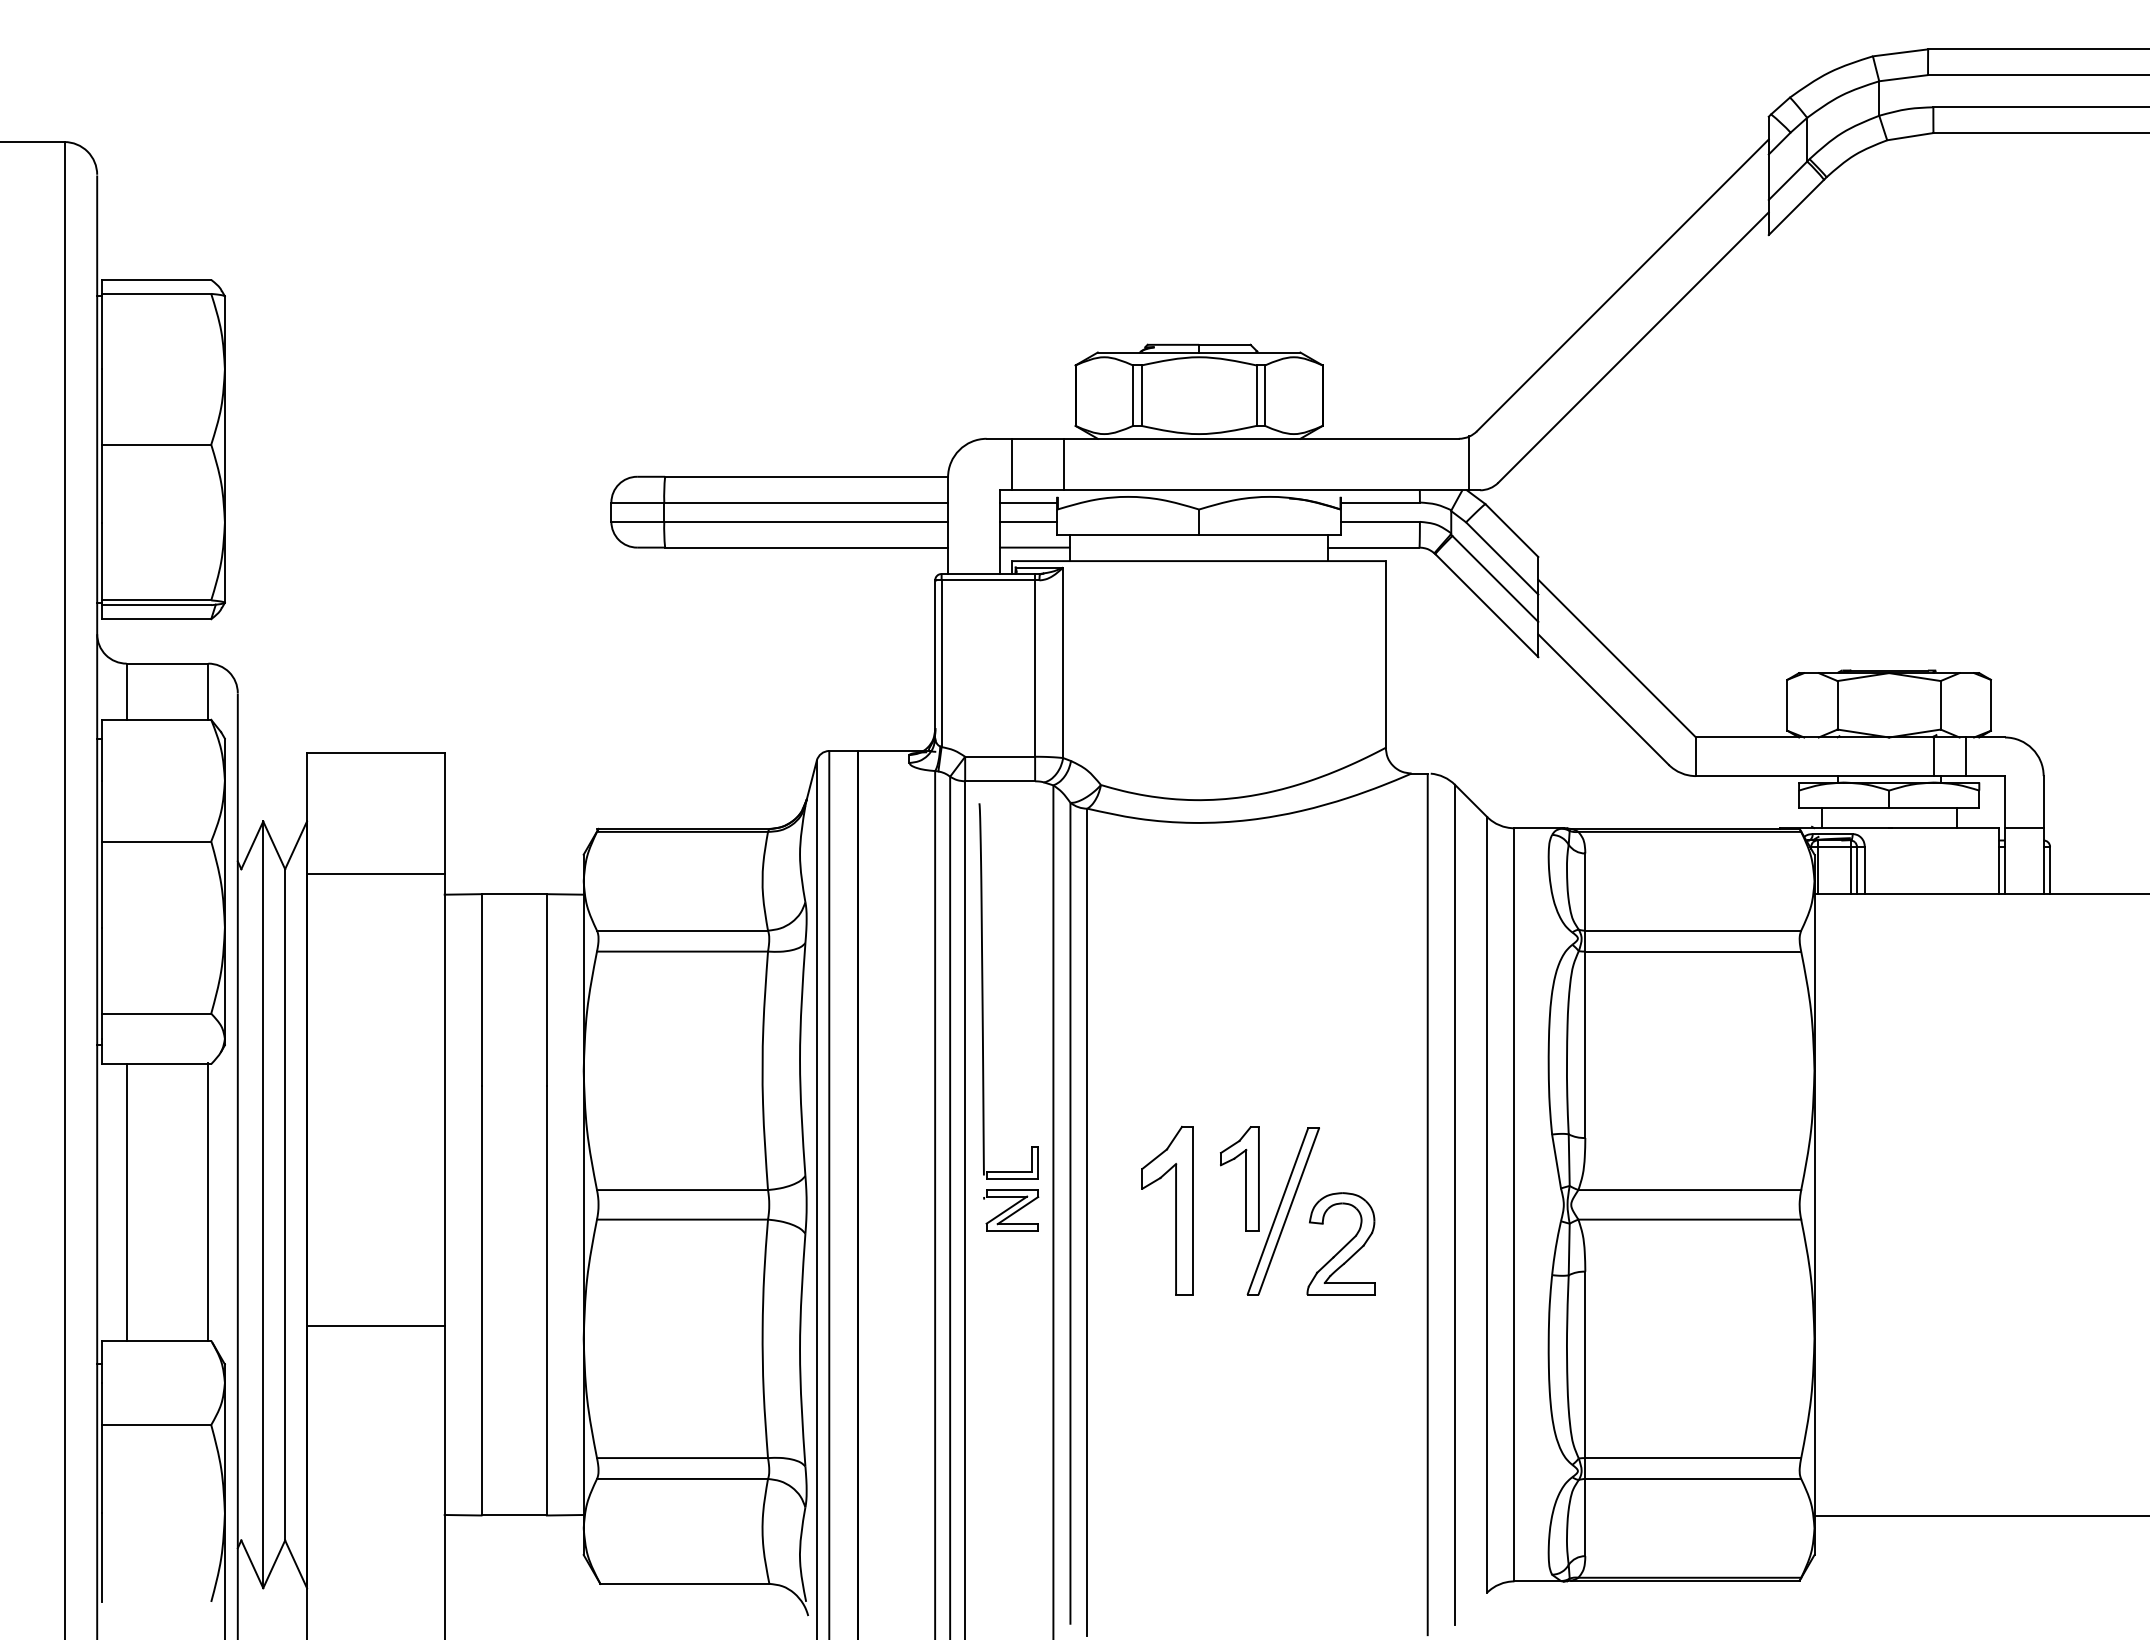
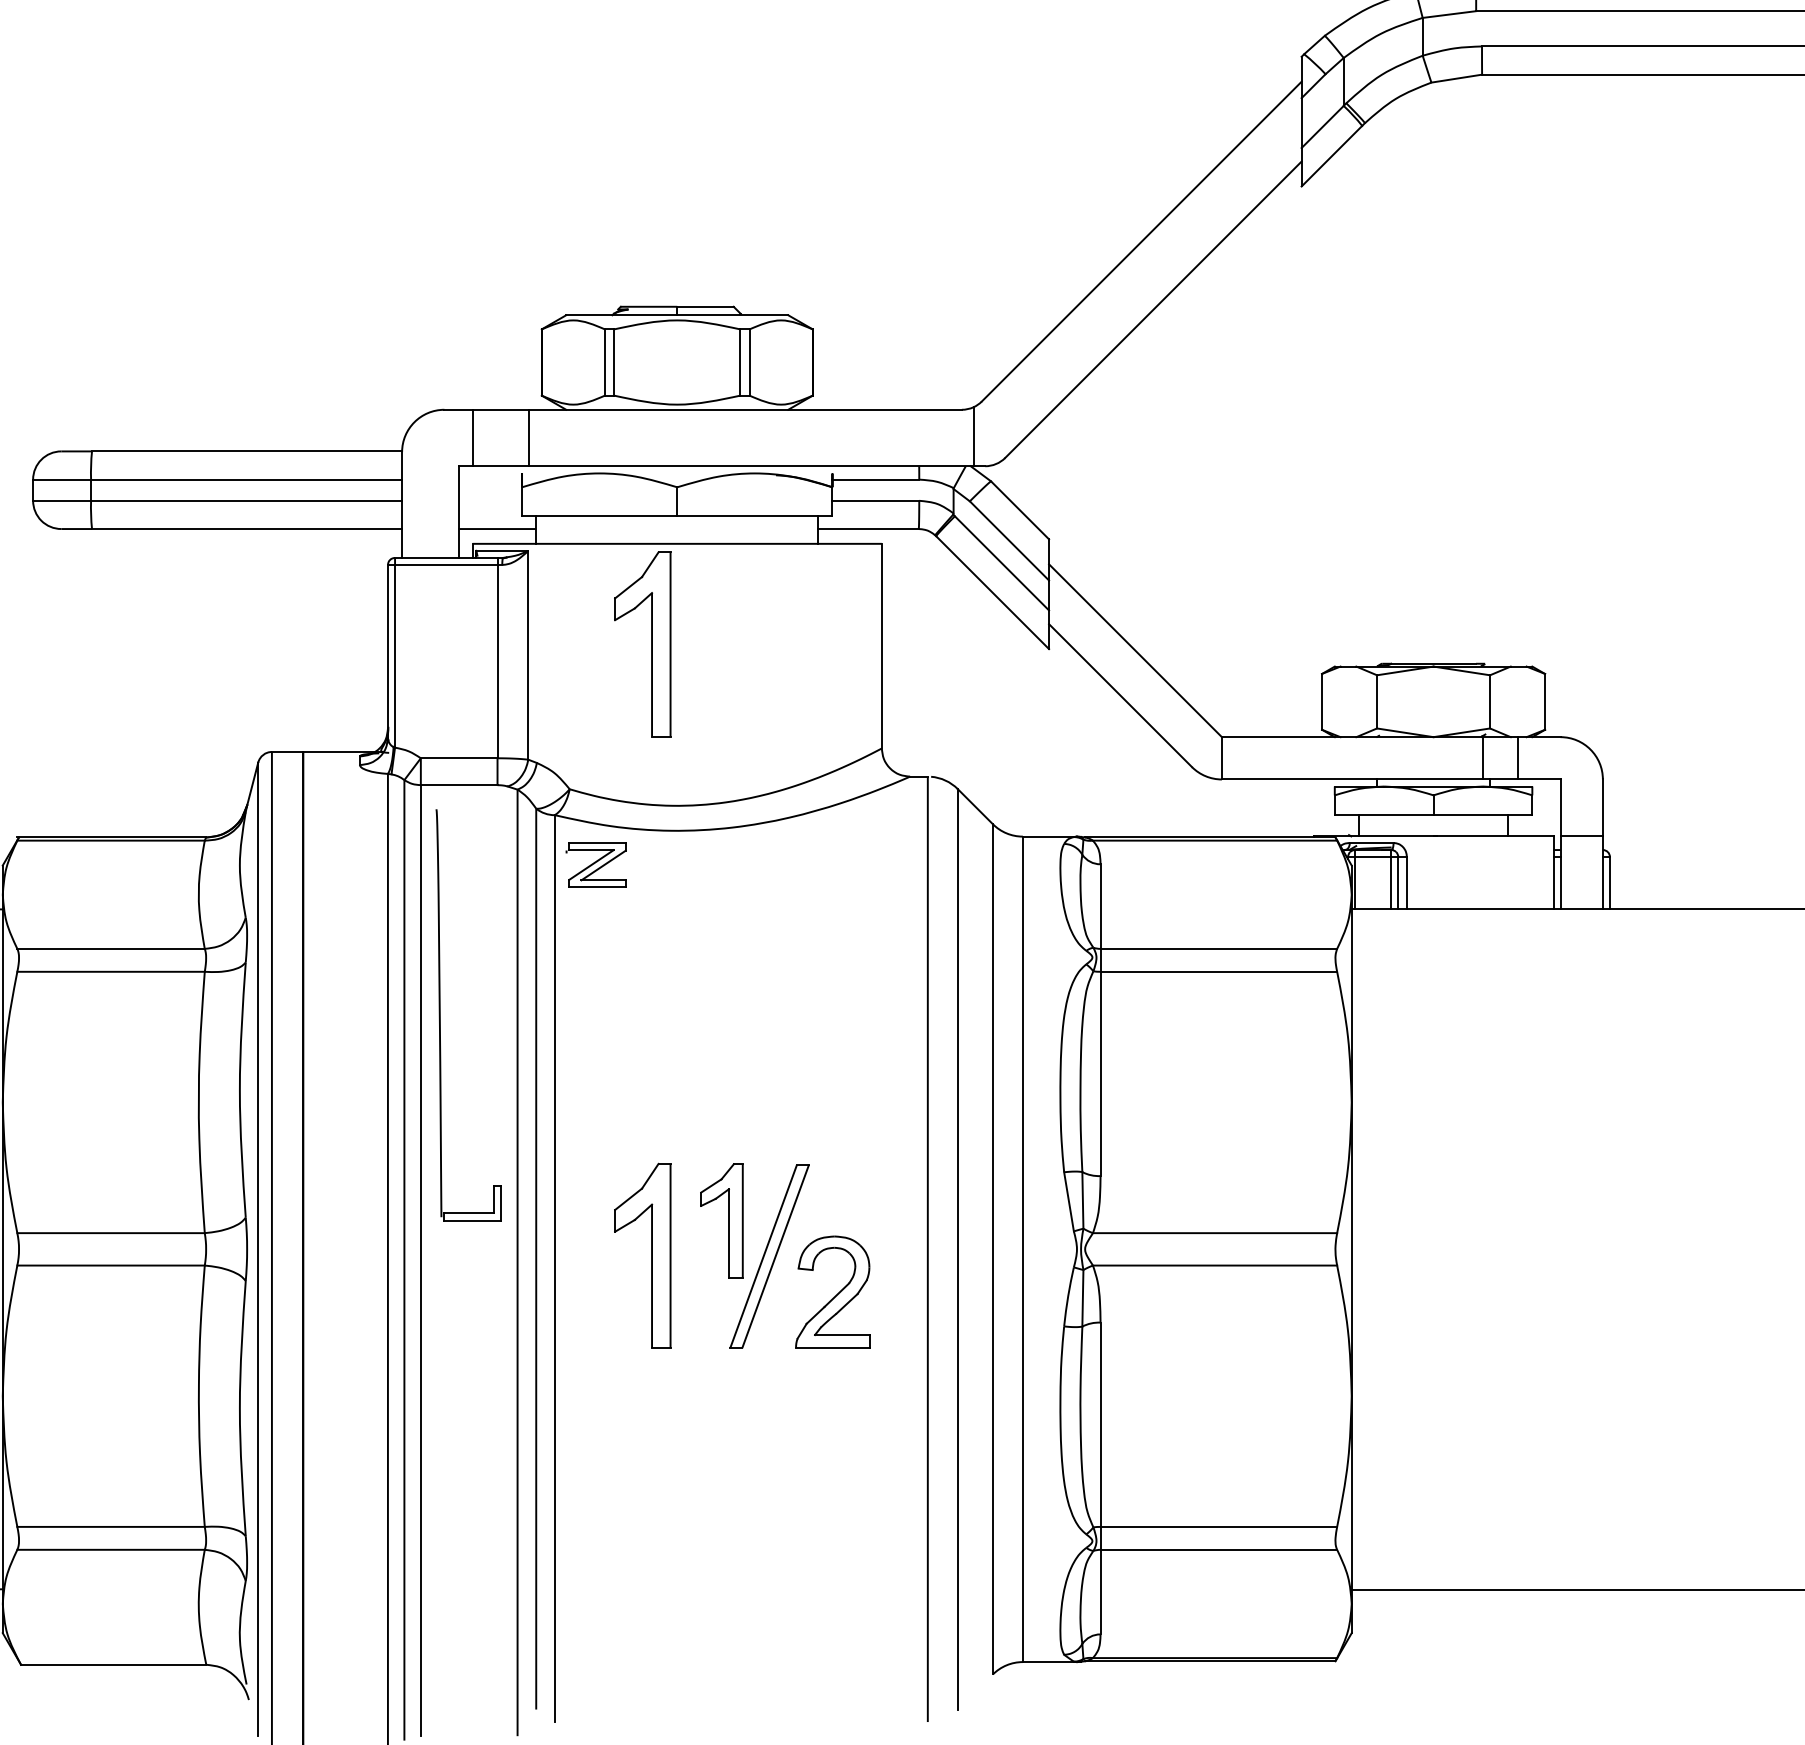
line: (1028, 502) -> (490, 479), removed
line: (1028, 521) -> (490, 500), removed
part: (1175, 652) -> (651, 643), added
part: (1011, 1210) -> (596, 865), moved

